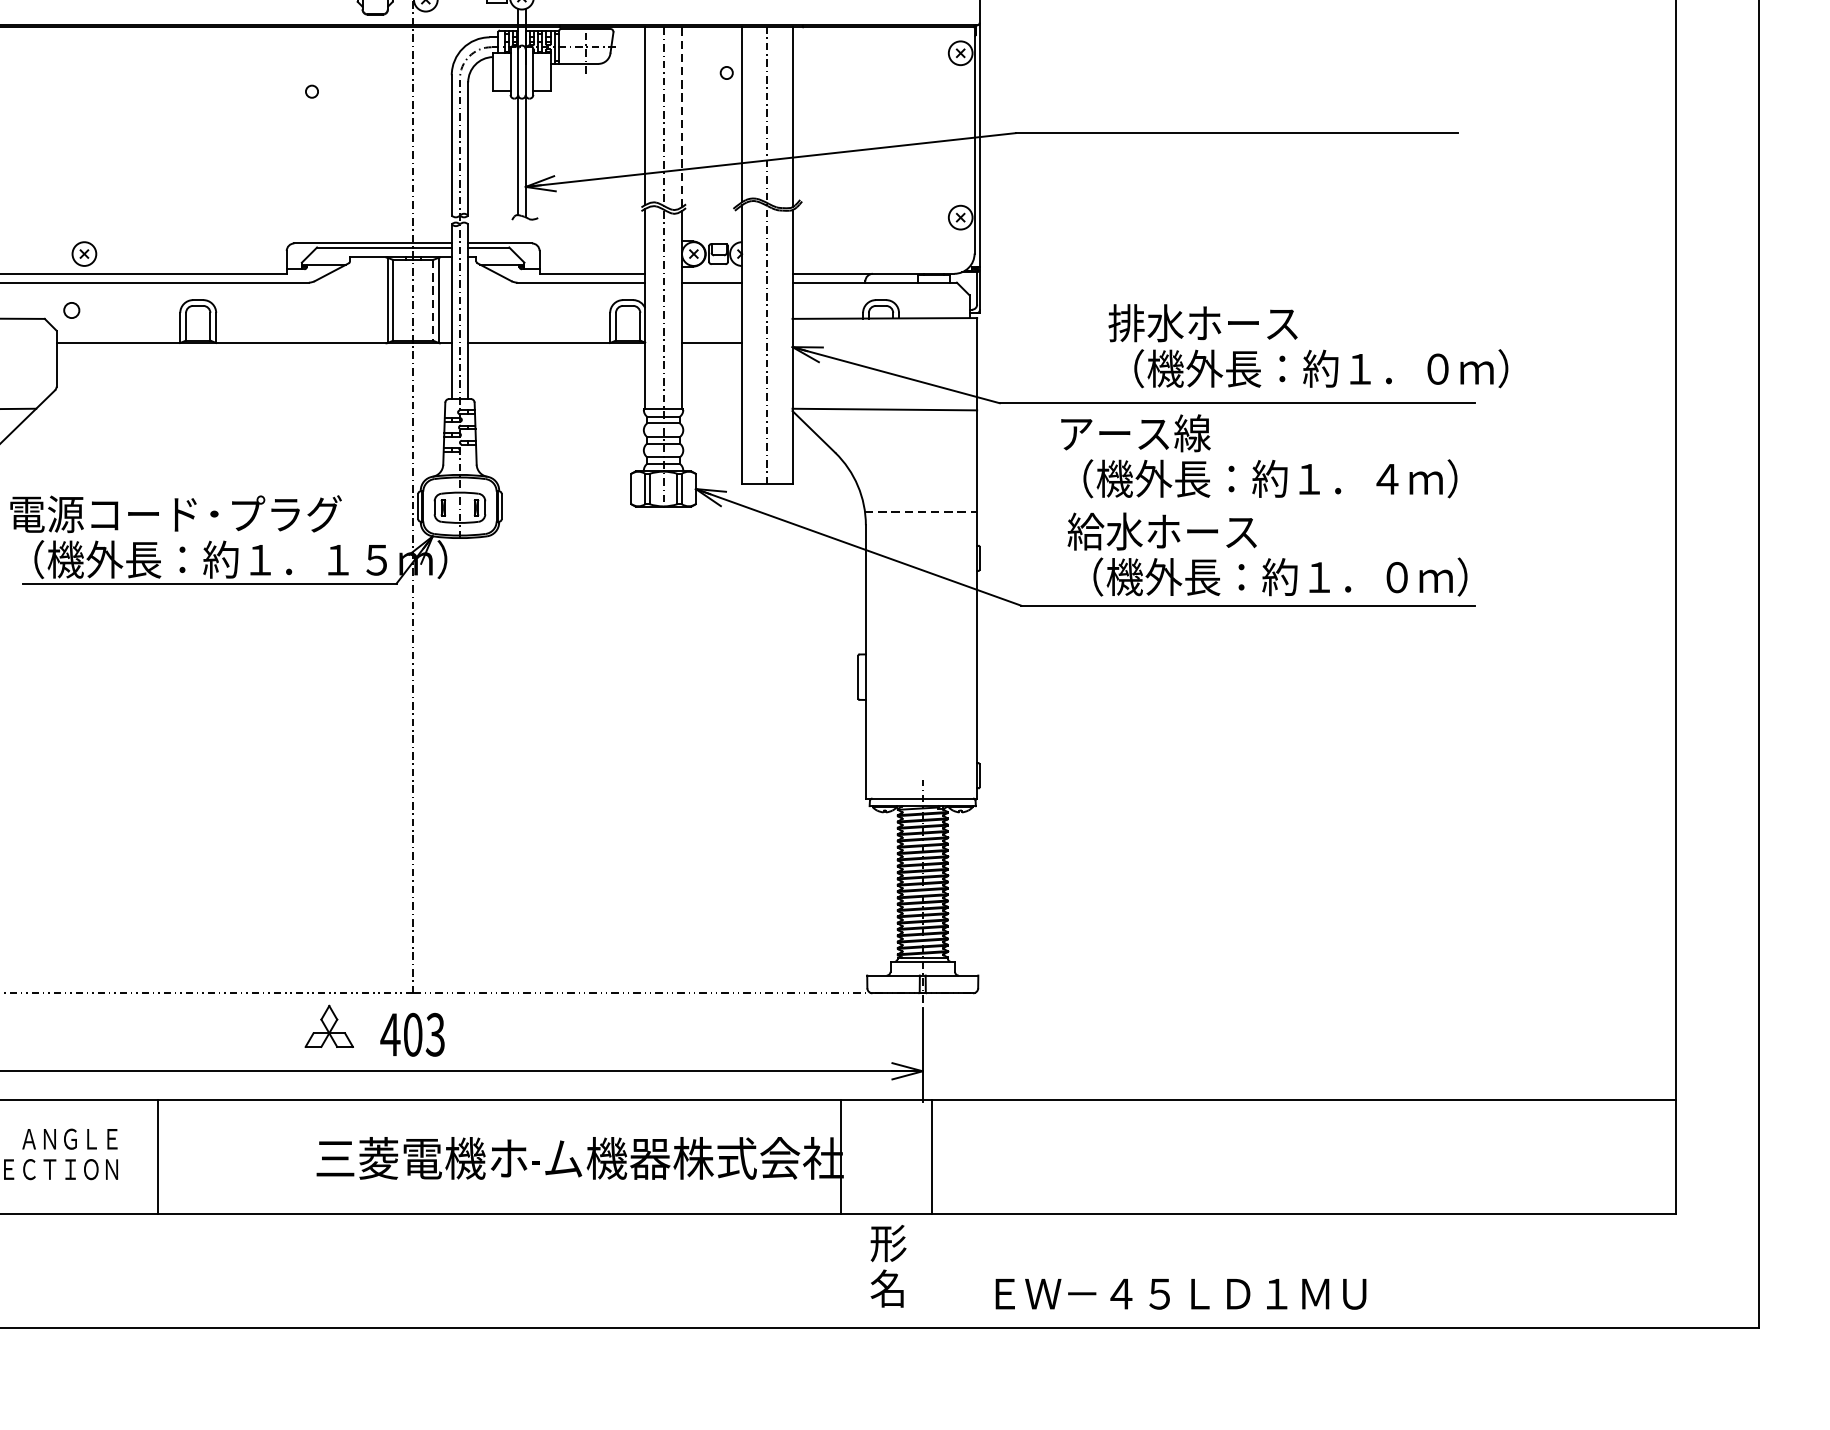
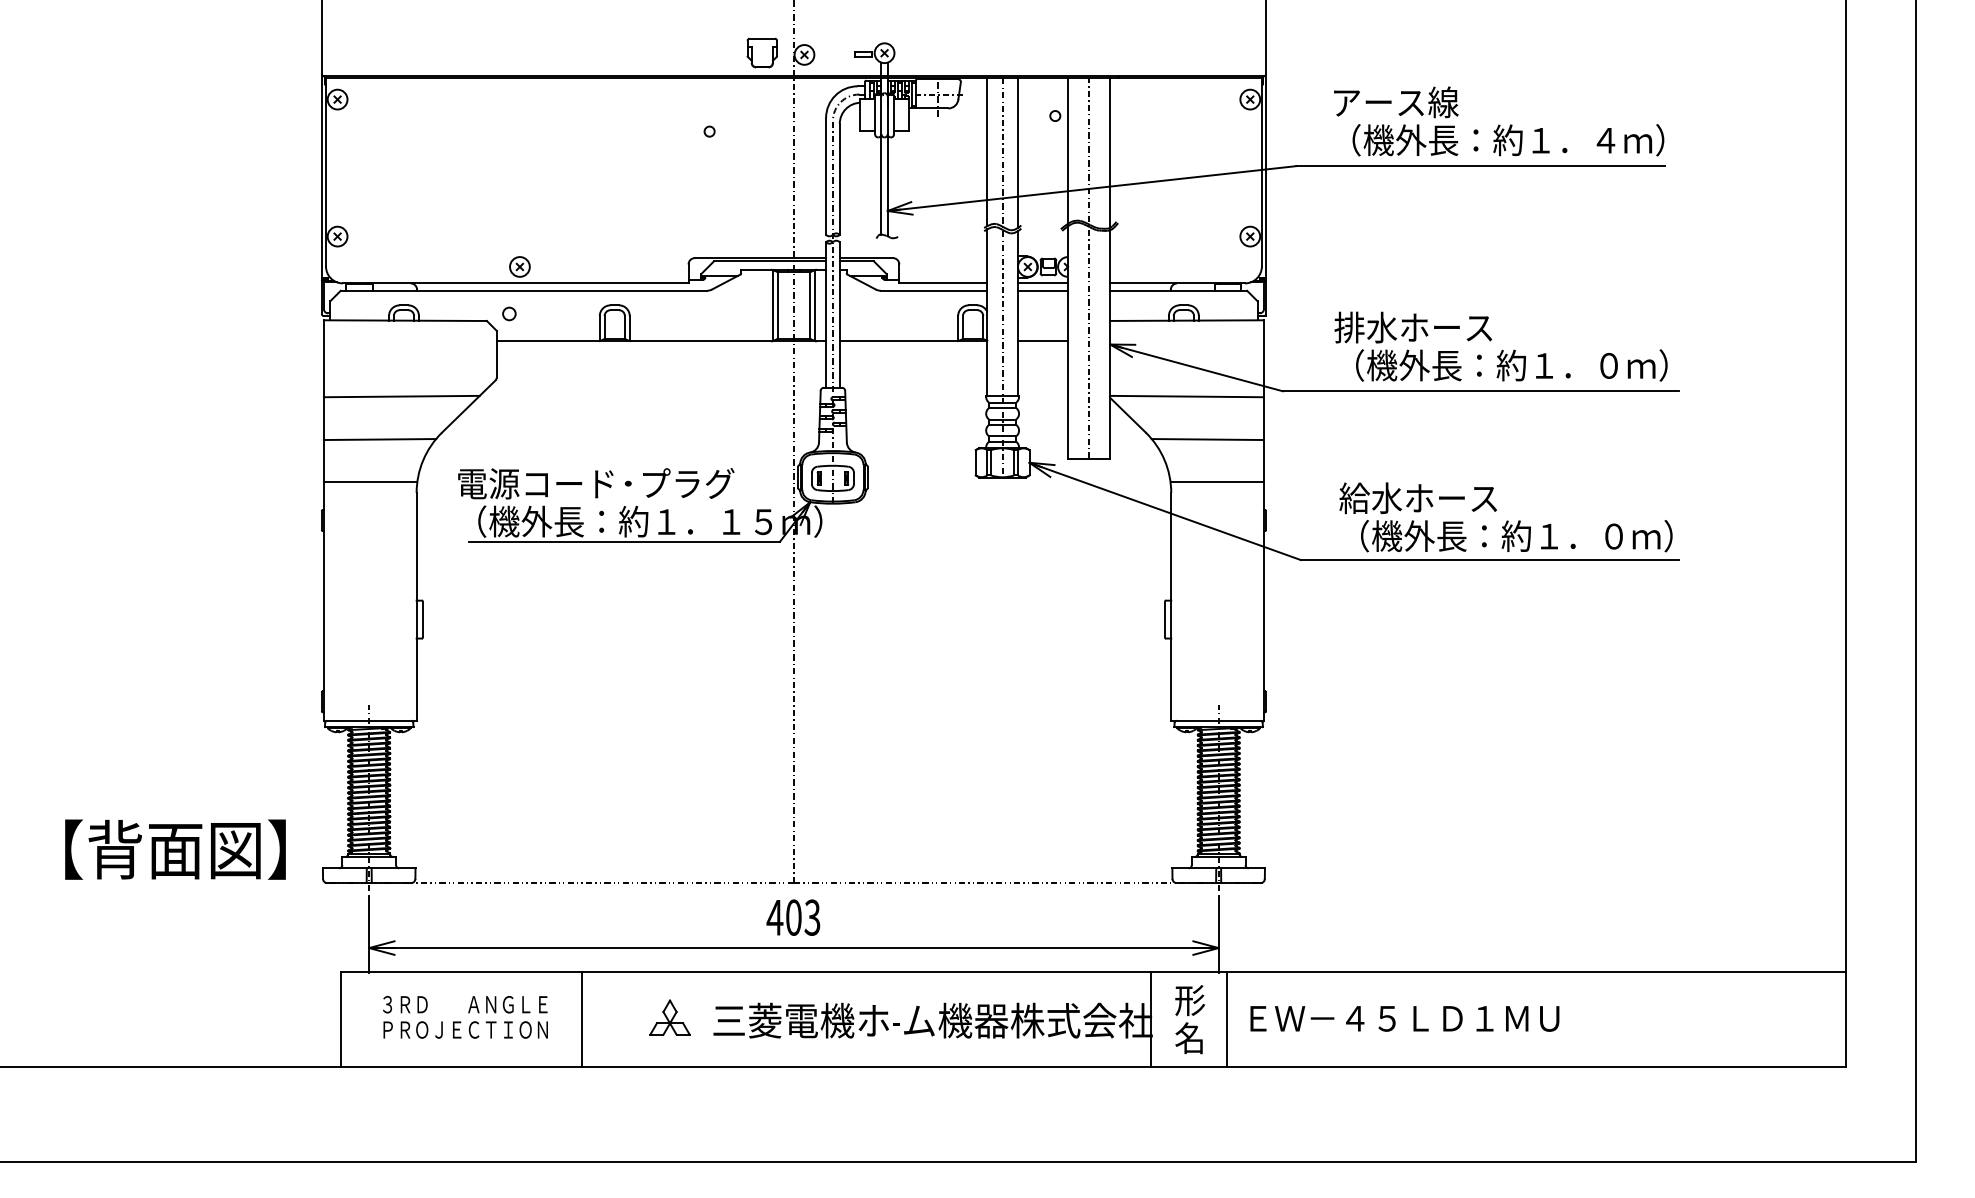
line: (681, 117) -> (1017, 153), dashed -> solid
line: (711, 273) -> (1042, 283), added
line: (433, 300) -> (810, 305), dashed -> solid
text: (1307, 345) -> (1500, 346), moved
text: (1259, 456) -> (1499, 121), moved
line: (909, 461) -> (1207, 439), added
line: (921, 512) -> (1217, 482), dashed -> solid
part: (328, 1026) -> (669, 1017), moved
text: (887, 1266) -> (1189, 1019), moved
text: (1180, 1293) -> (1404, 1018), moved

